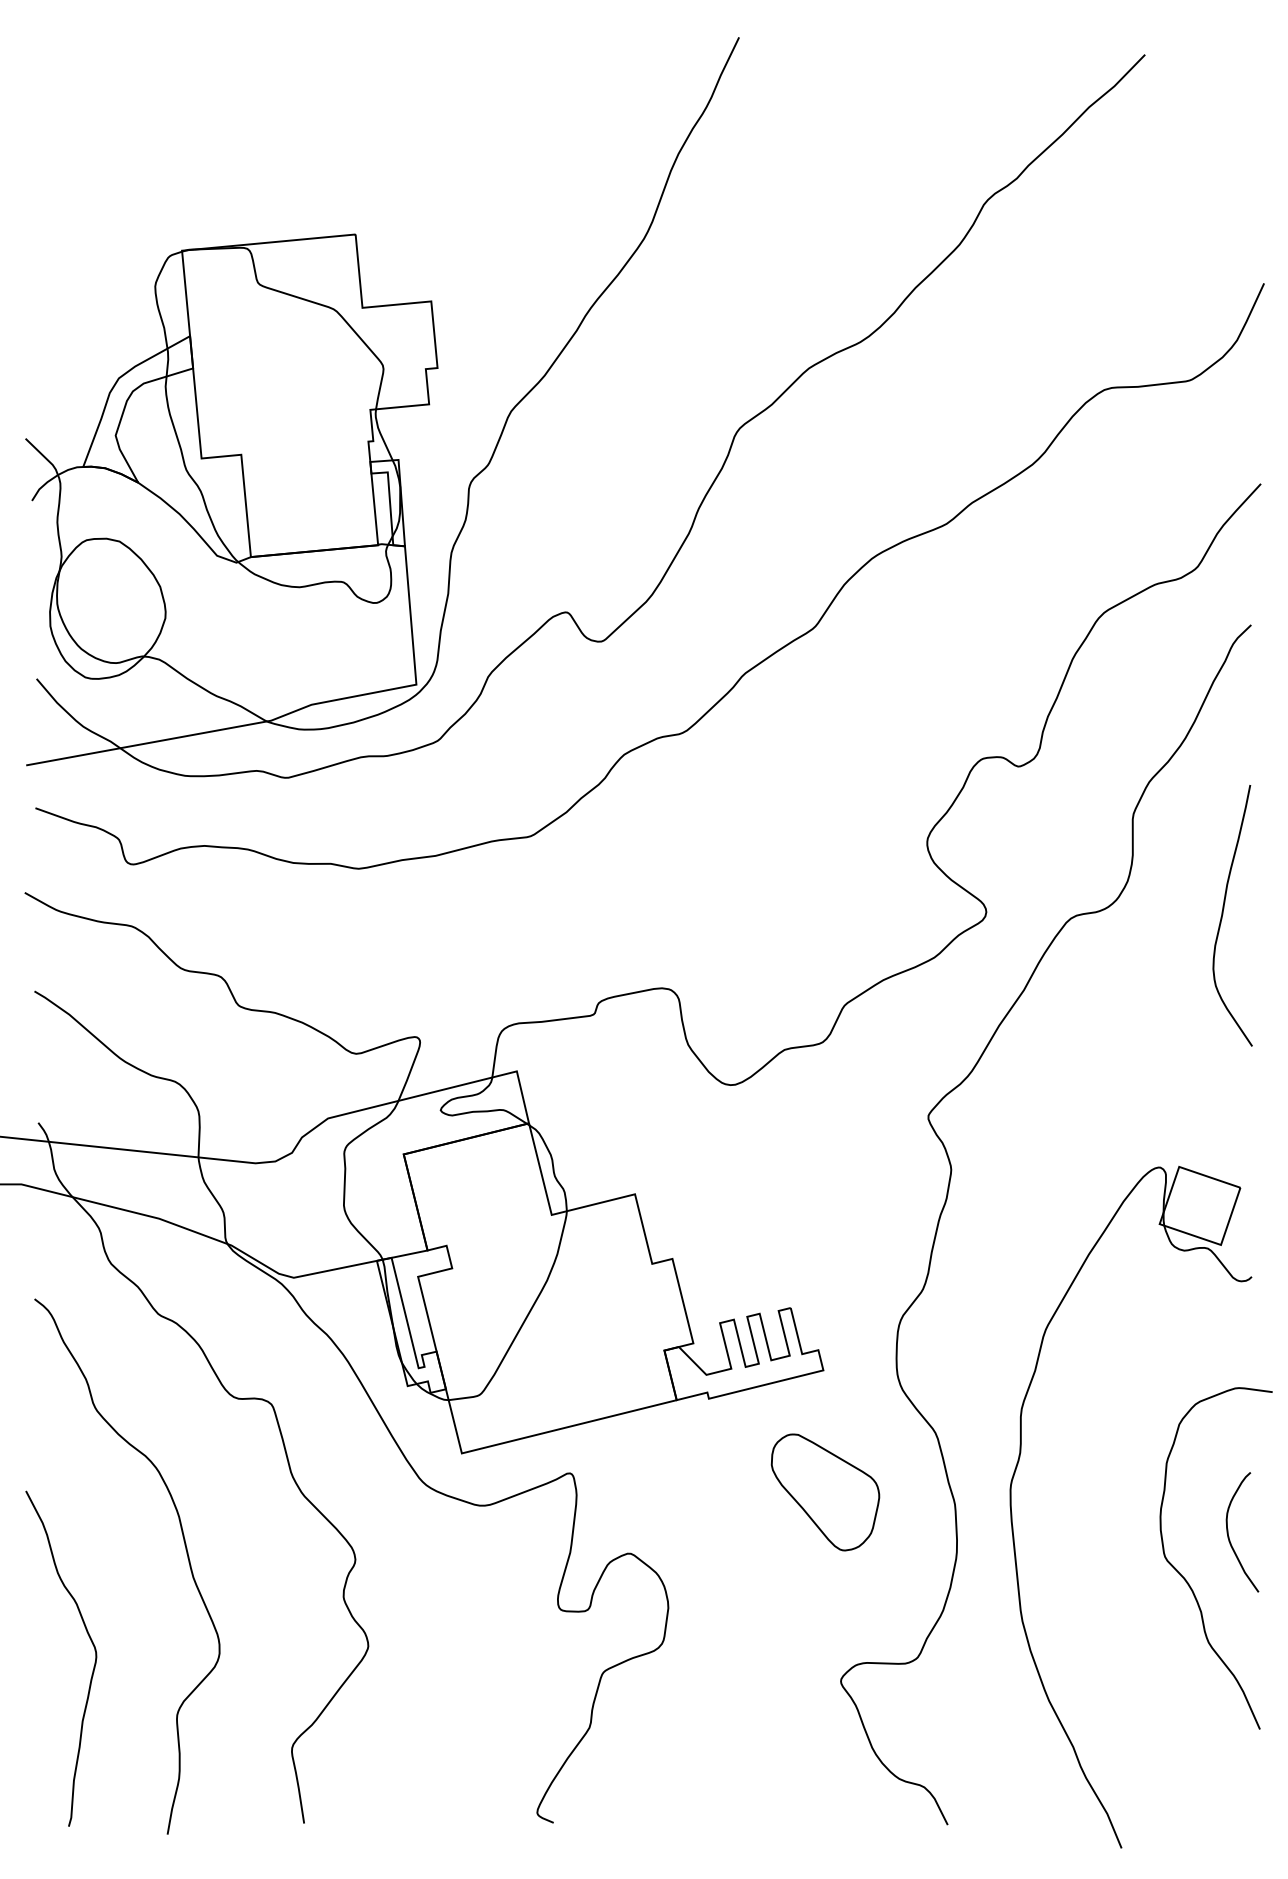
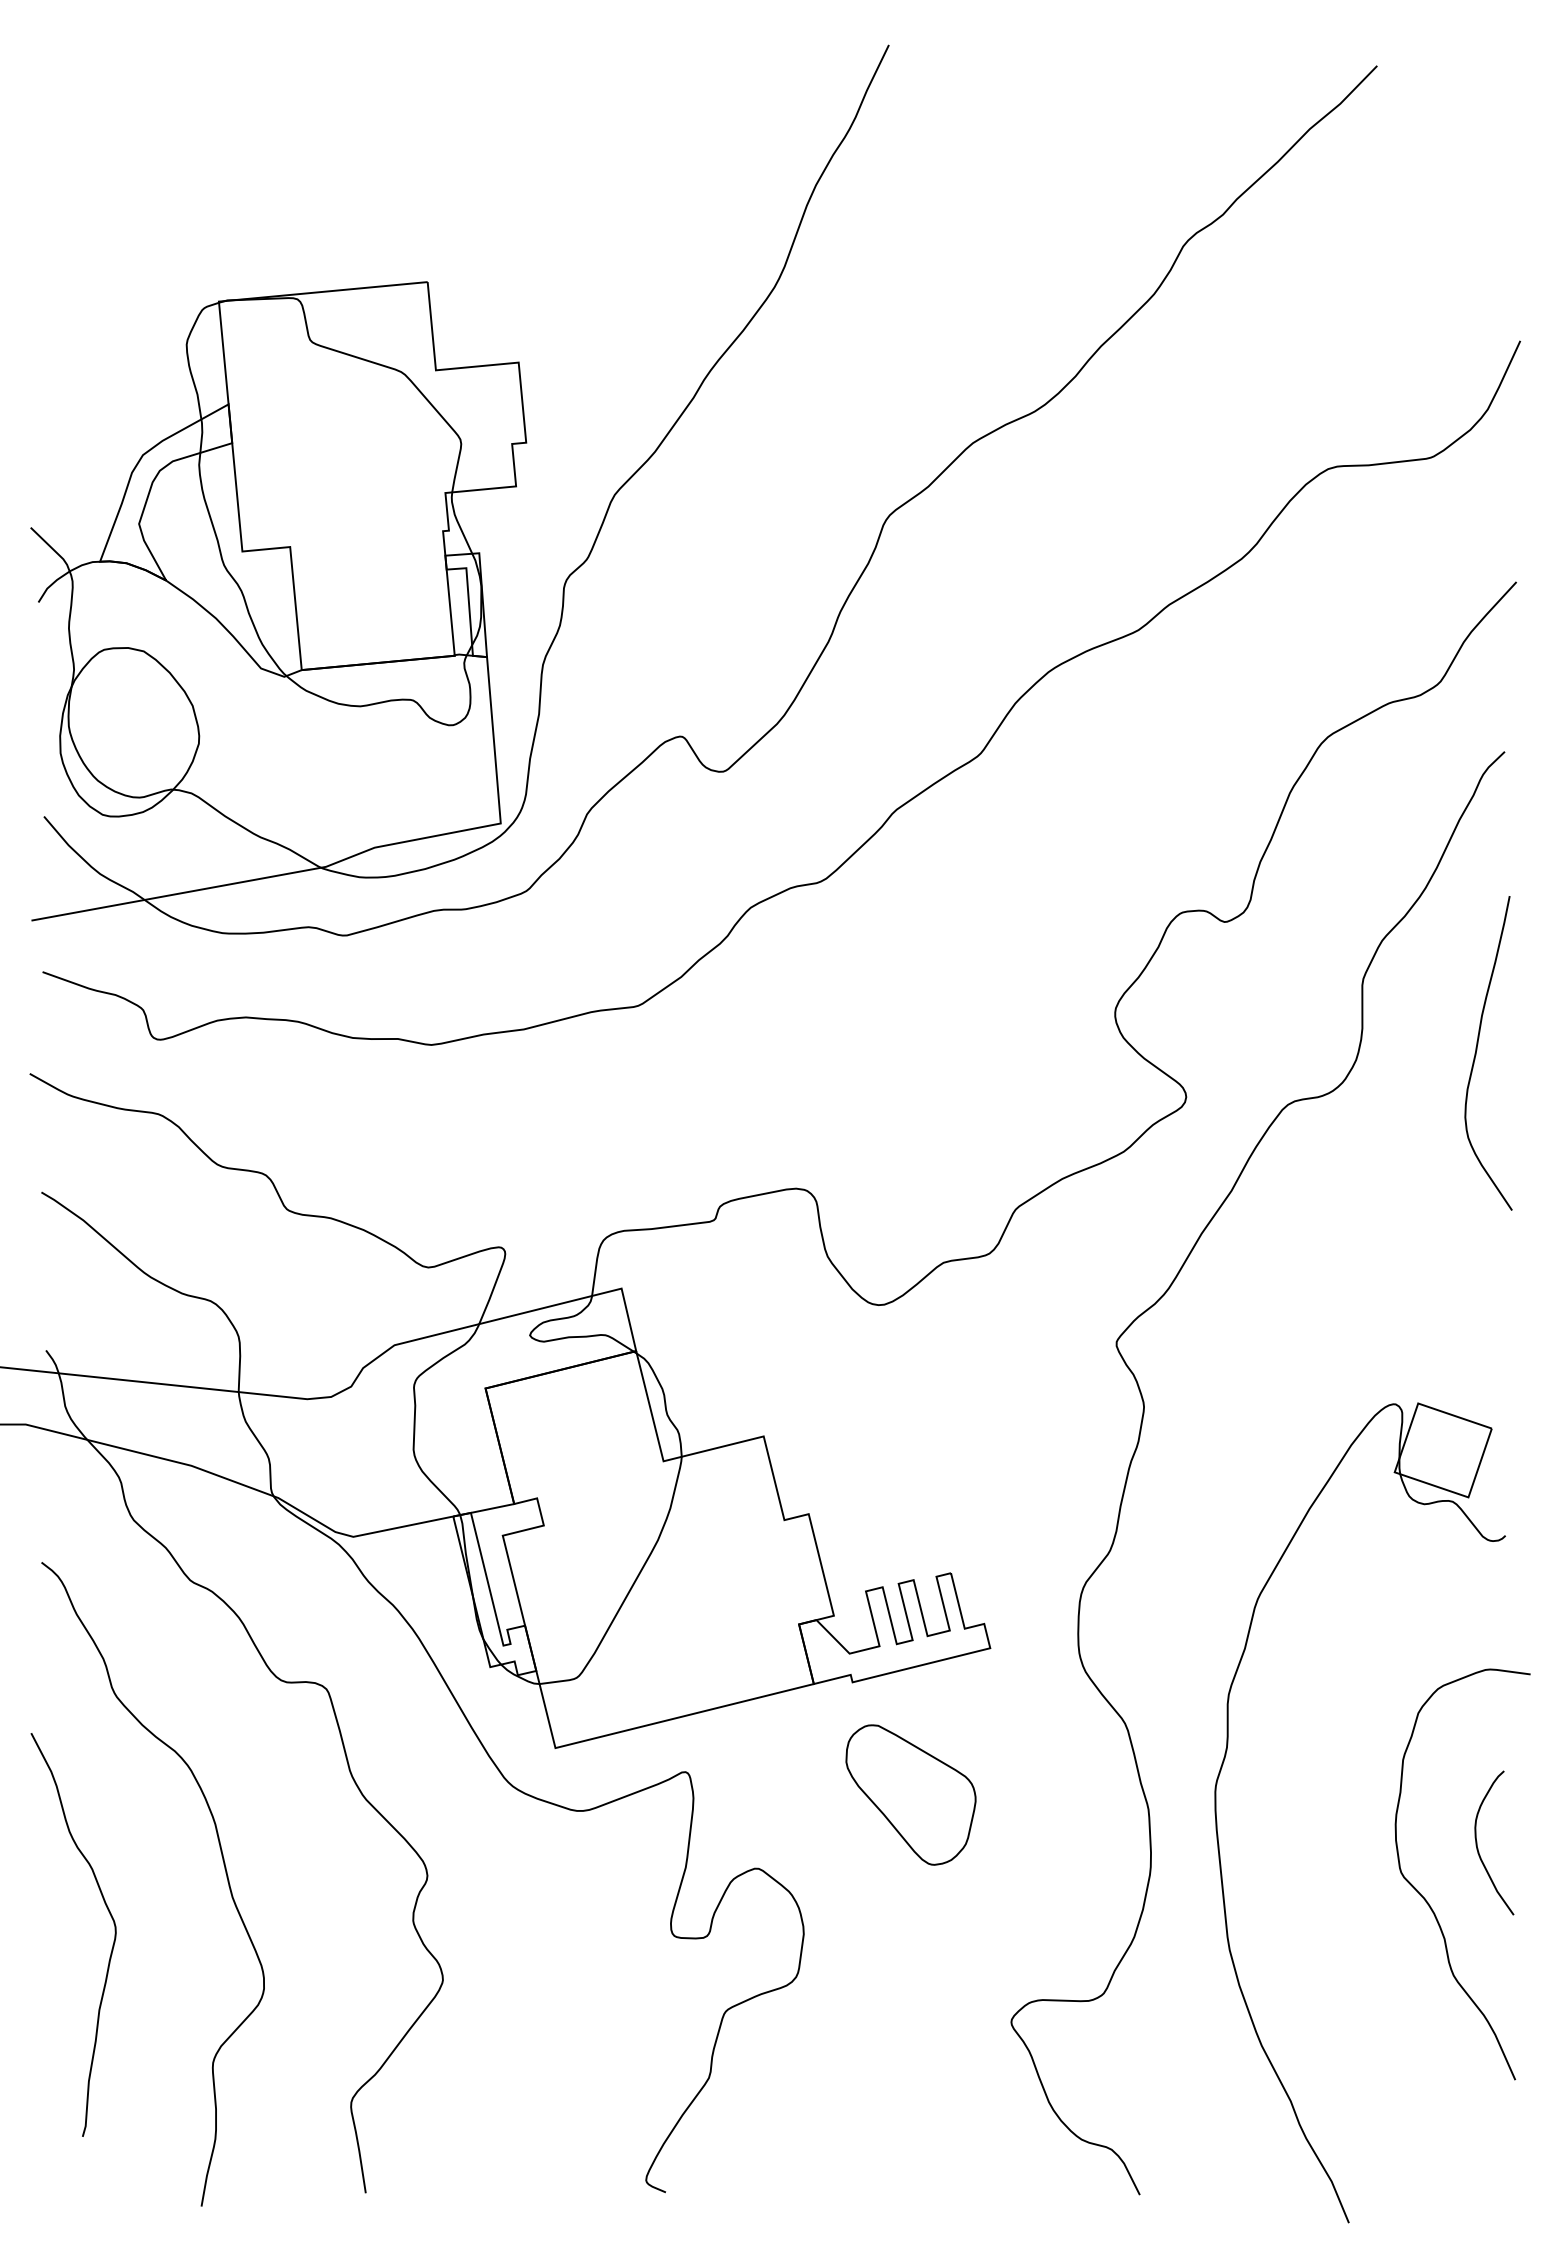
curve: (1223, 914) -> (1477, 1051), moved
part: (825, 1492) -> (911, 1795), moved
curve: (93, 1666) -> (112, 1944), moved

